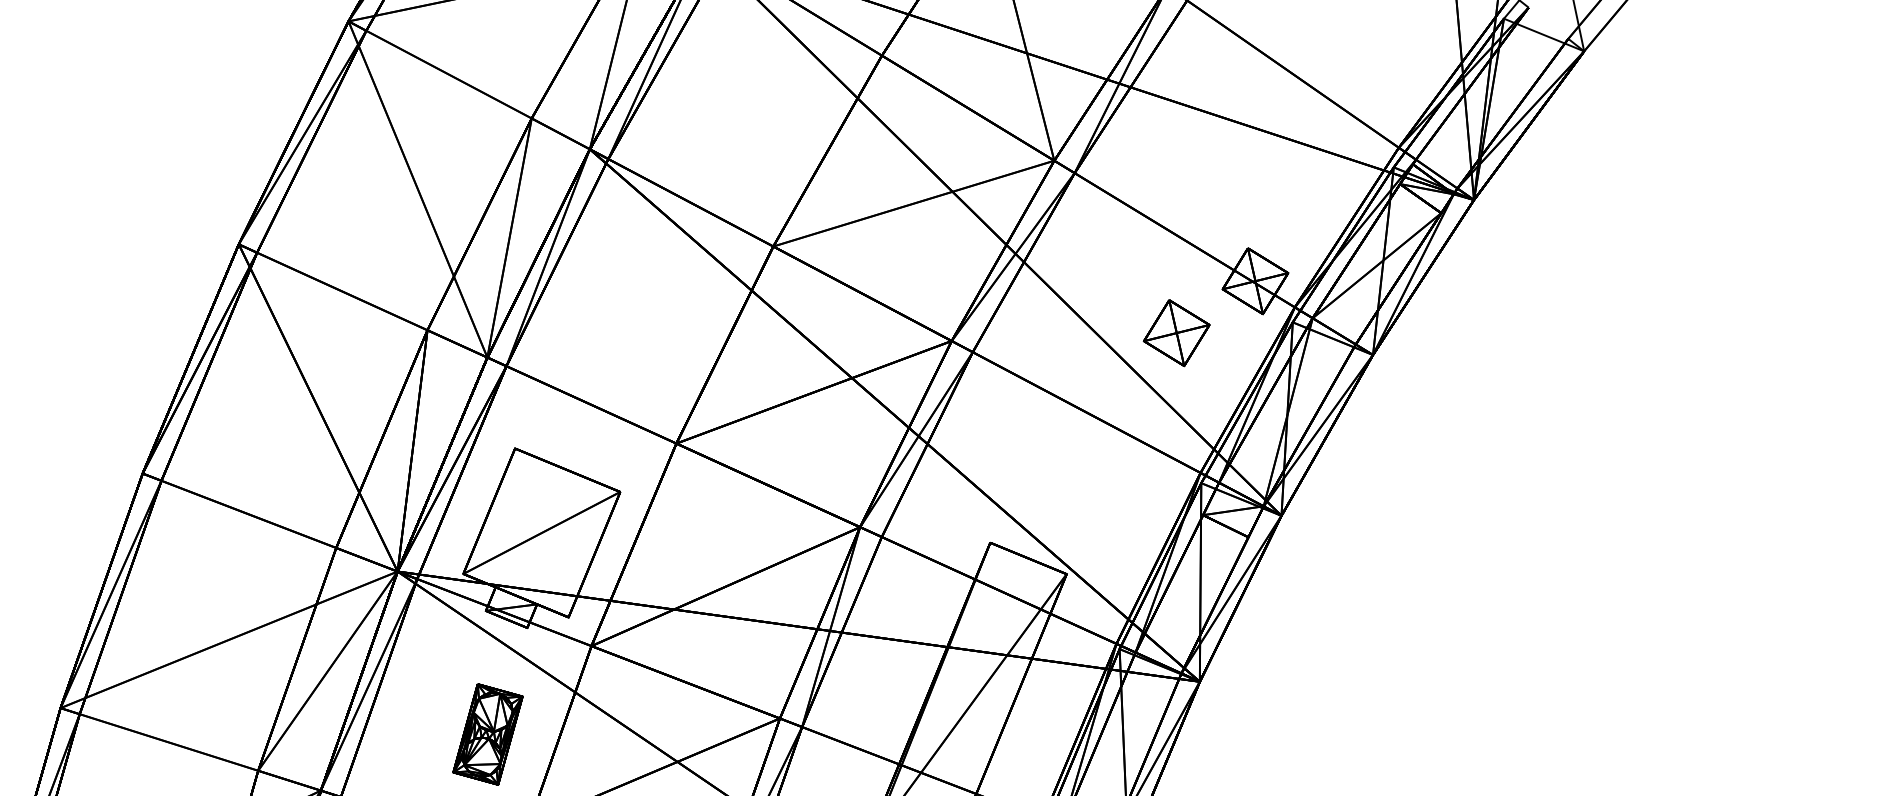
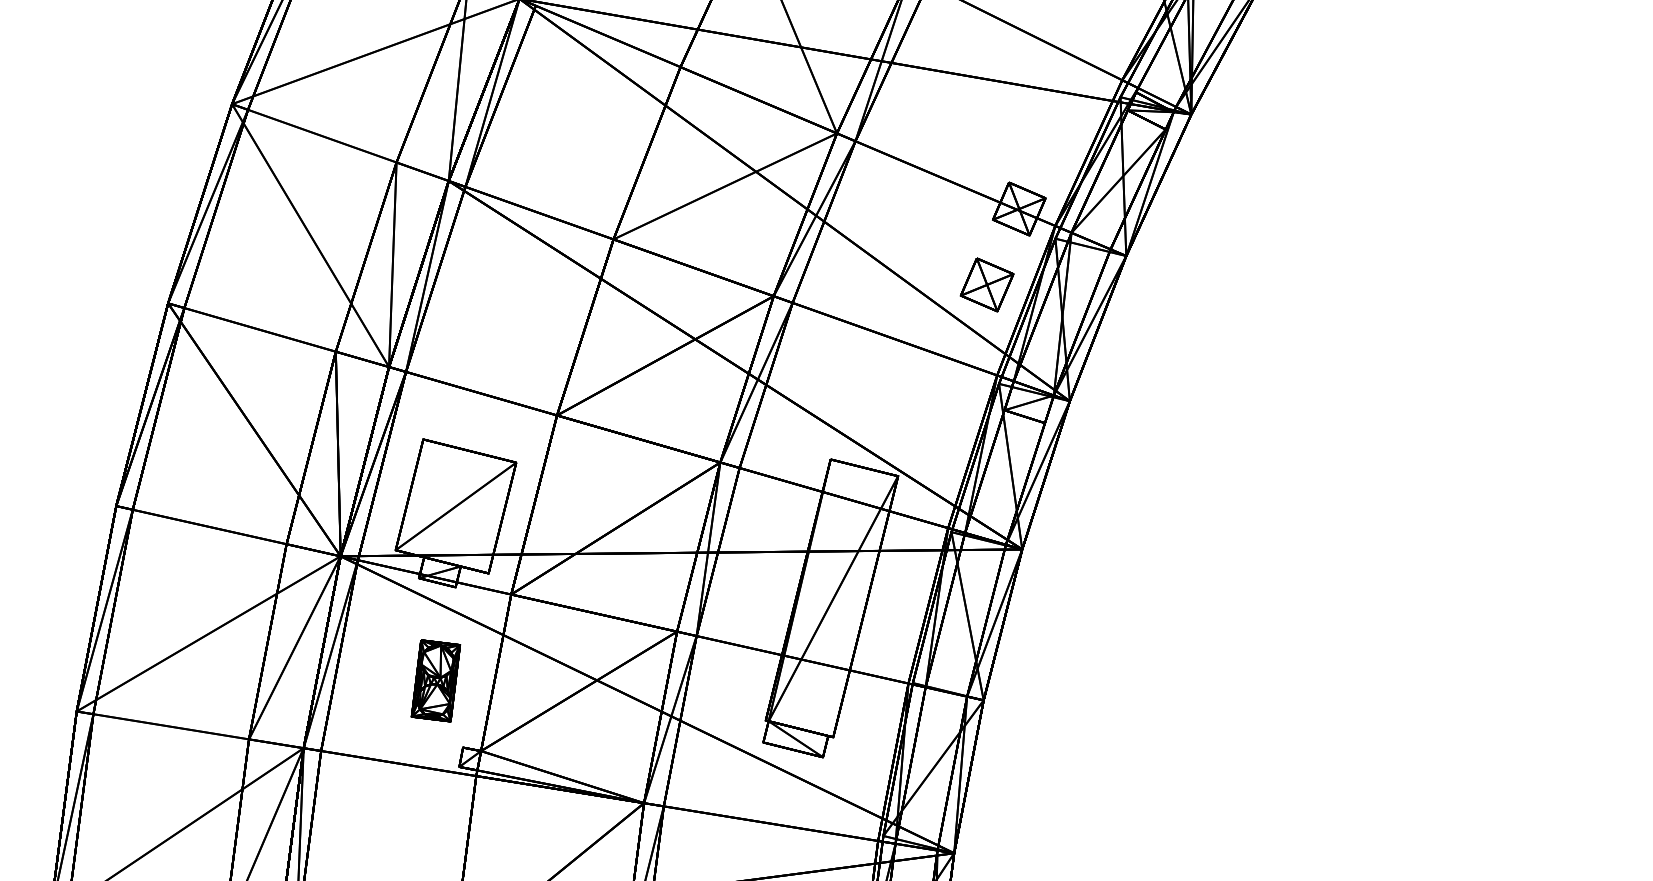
part: (1176, 332) -> (986, 284), moved

